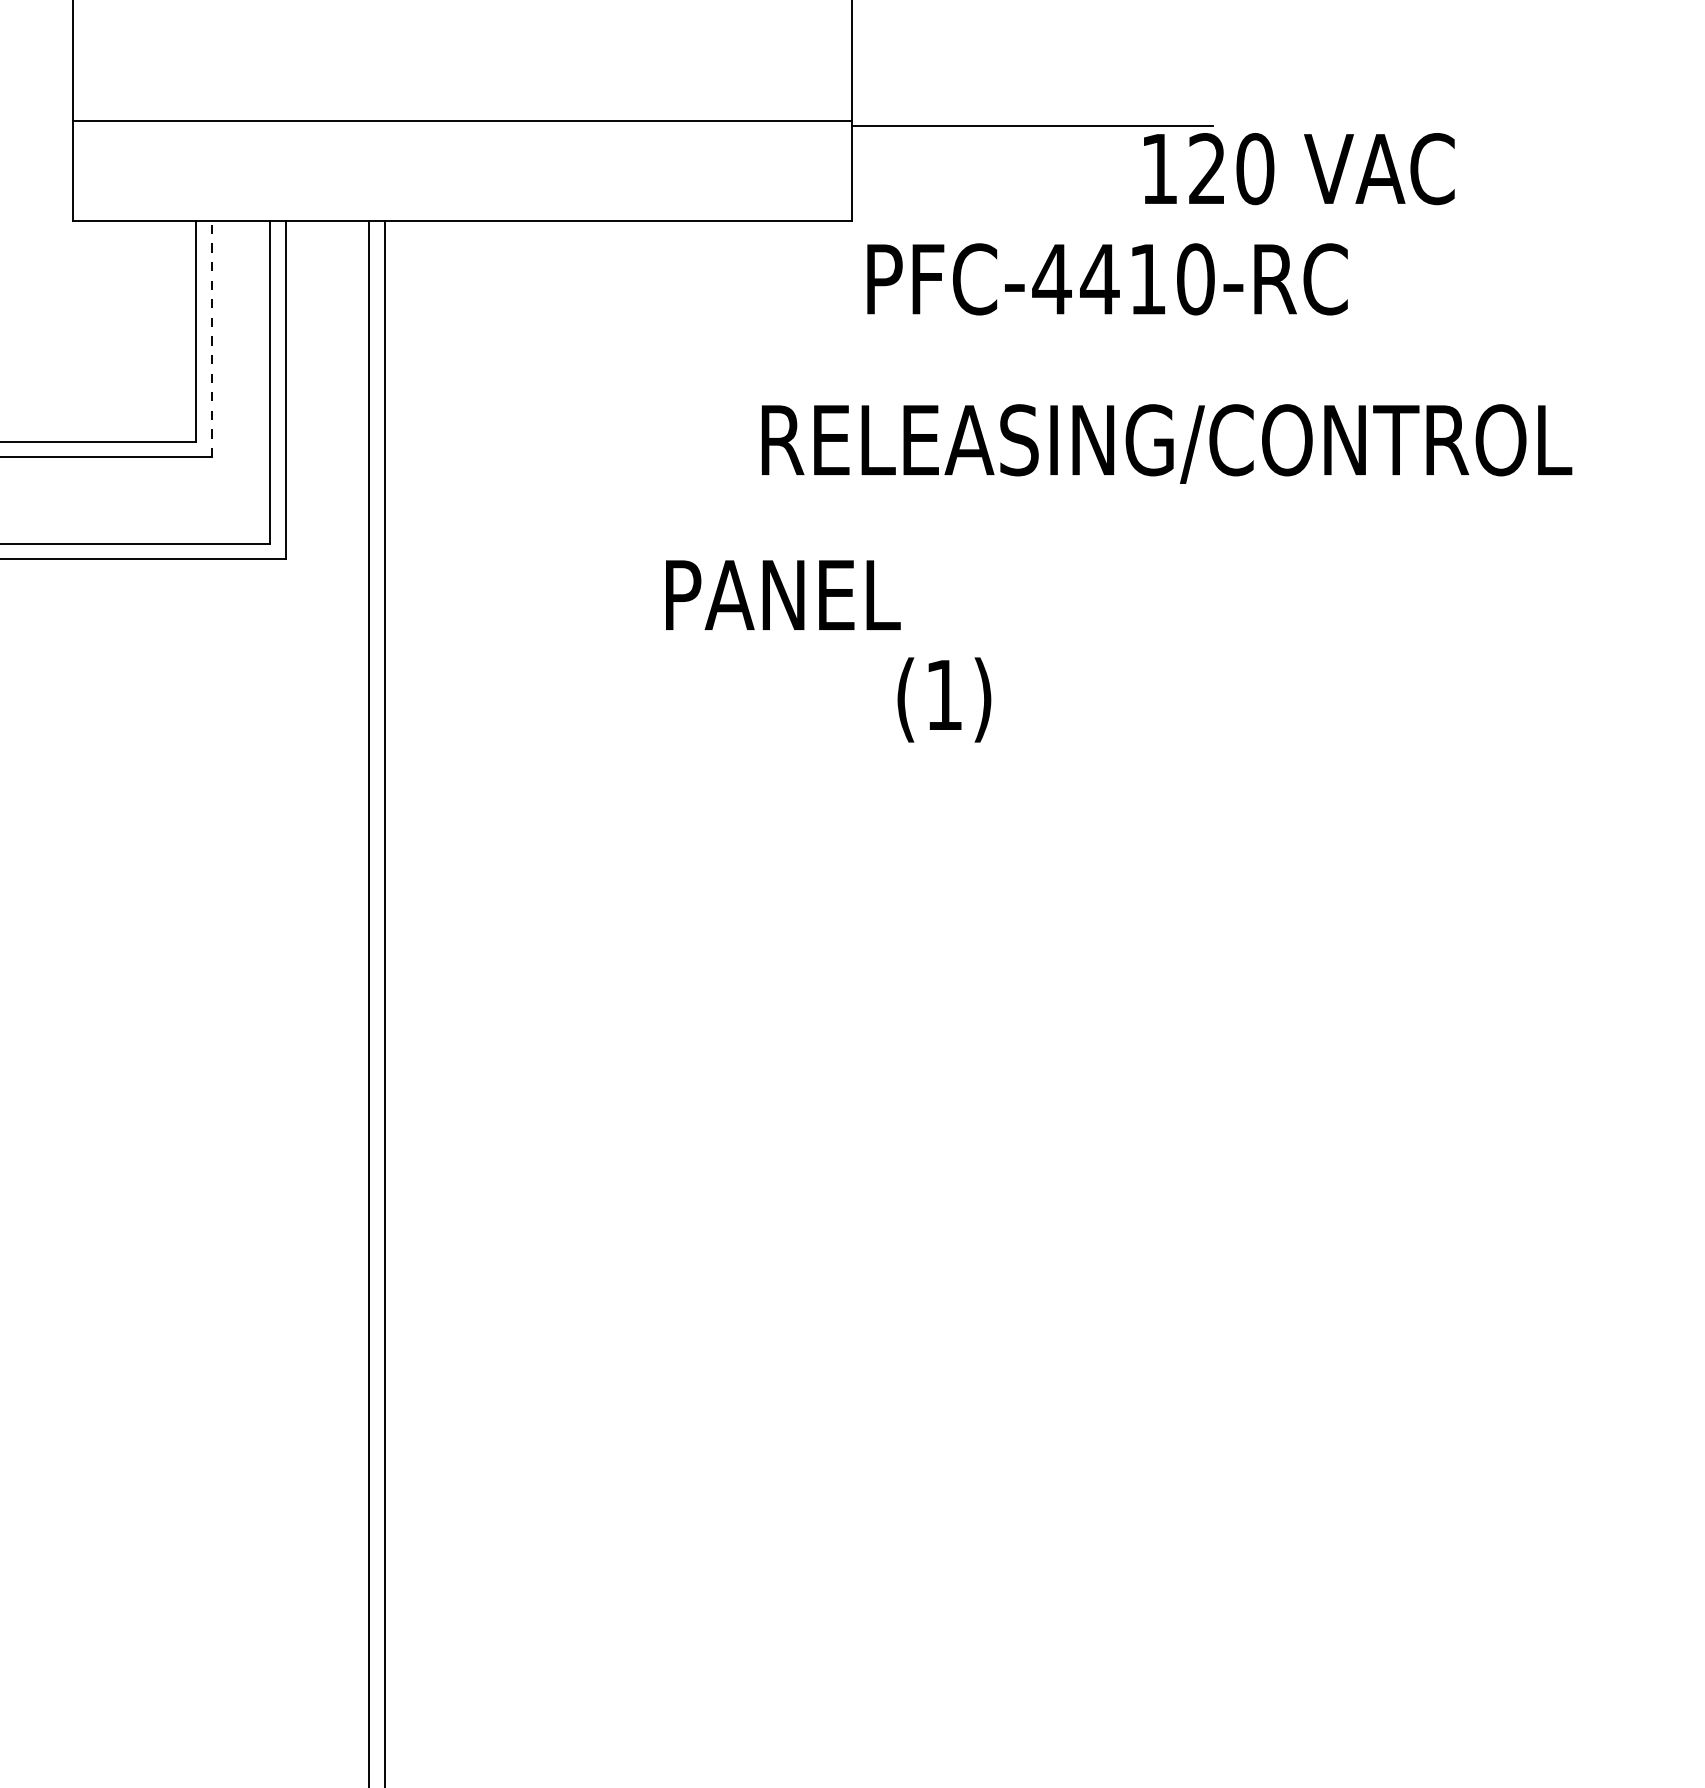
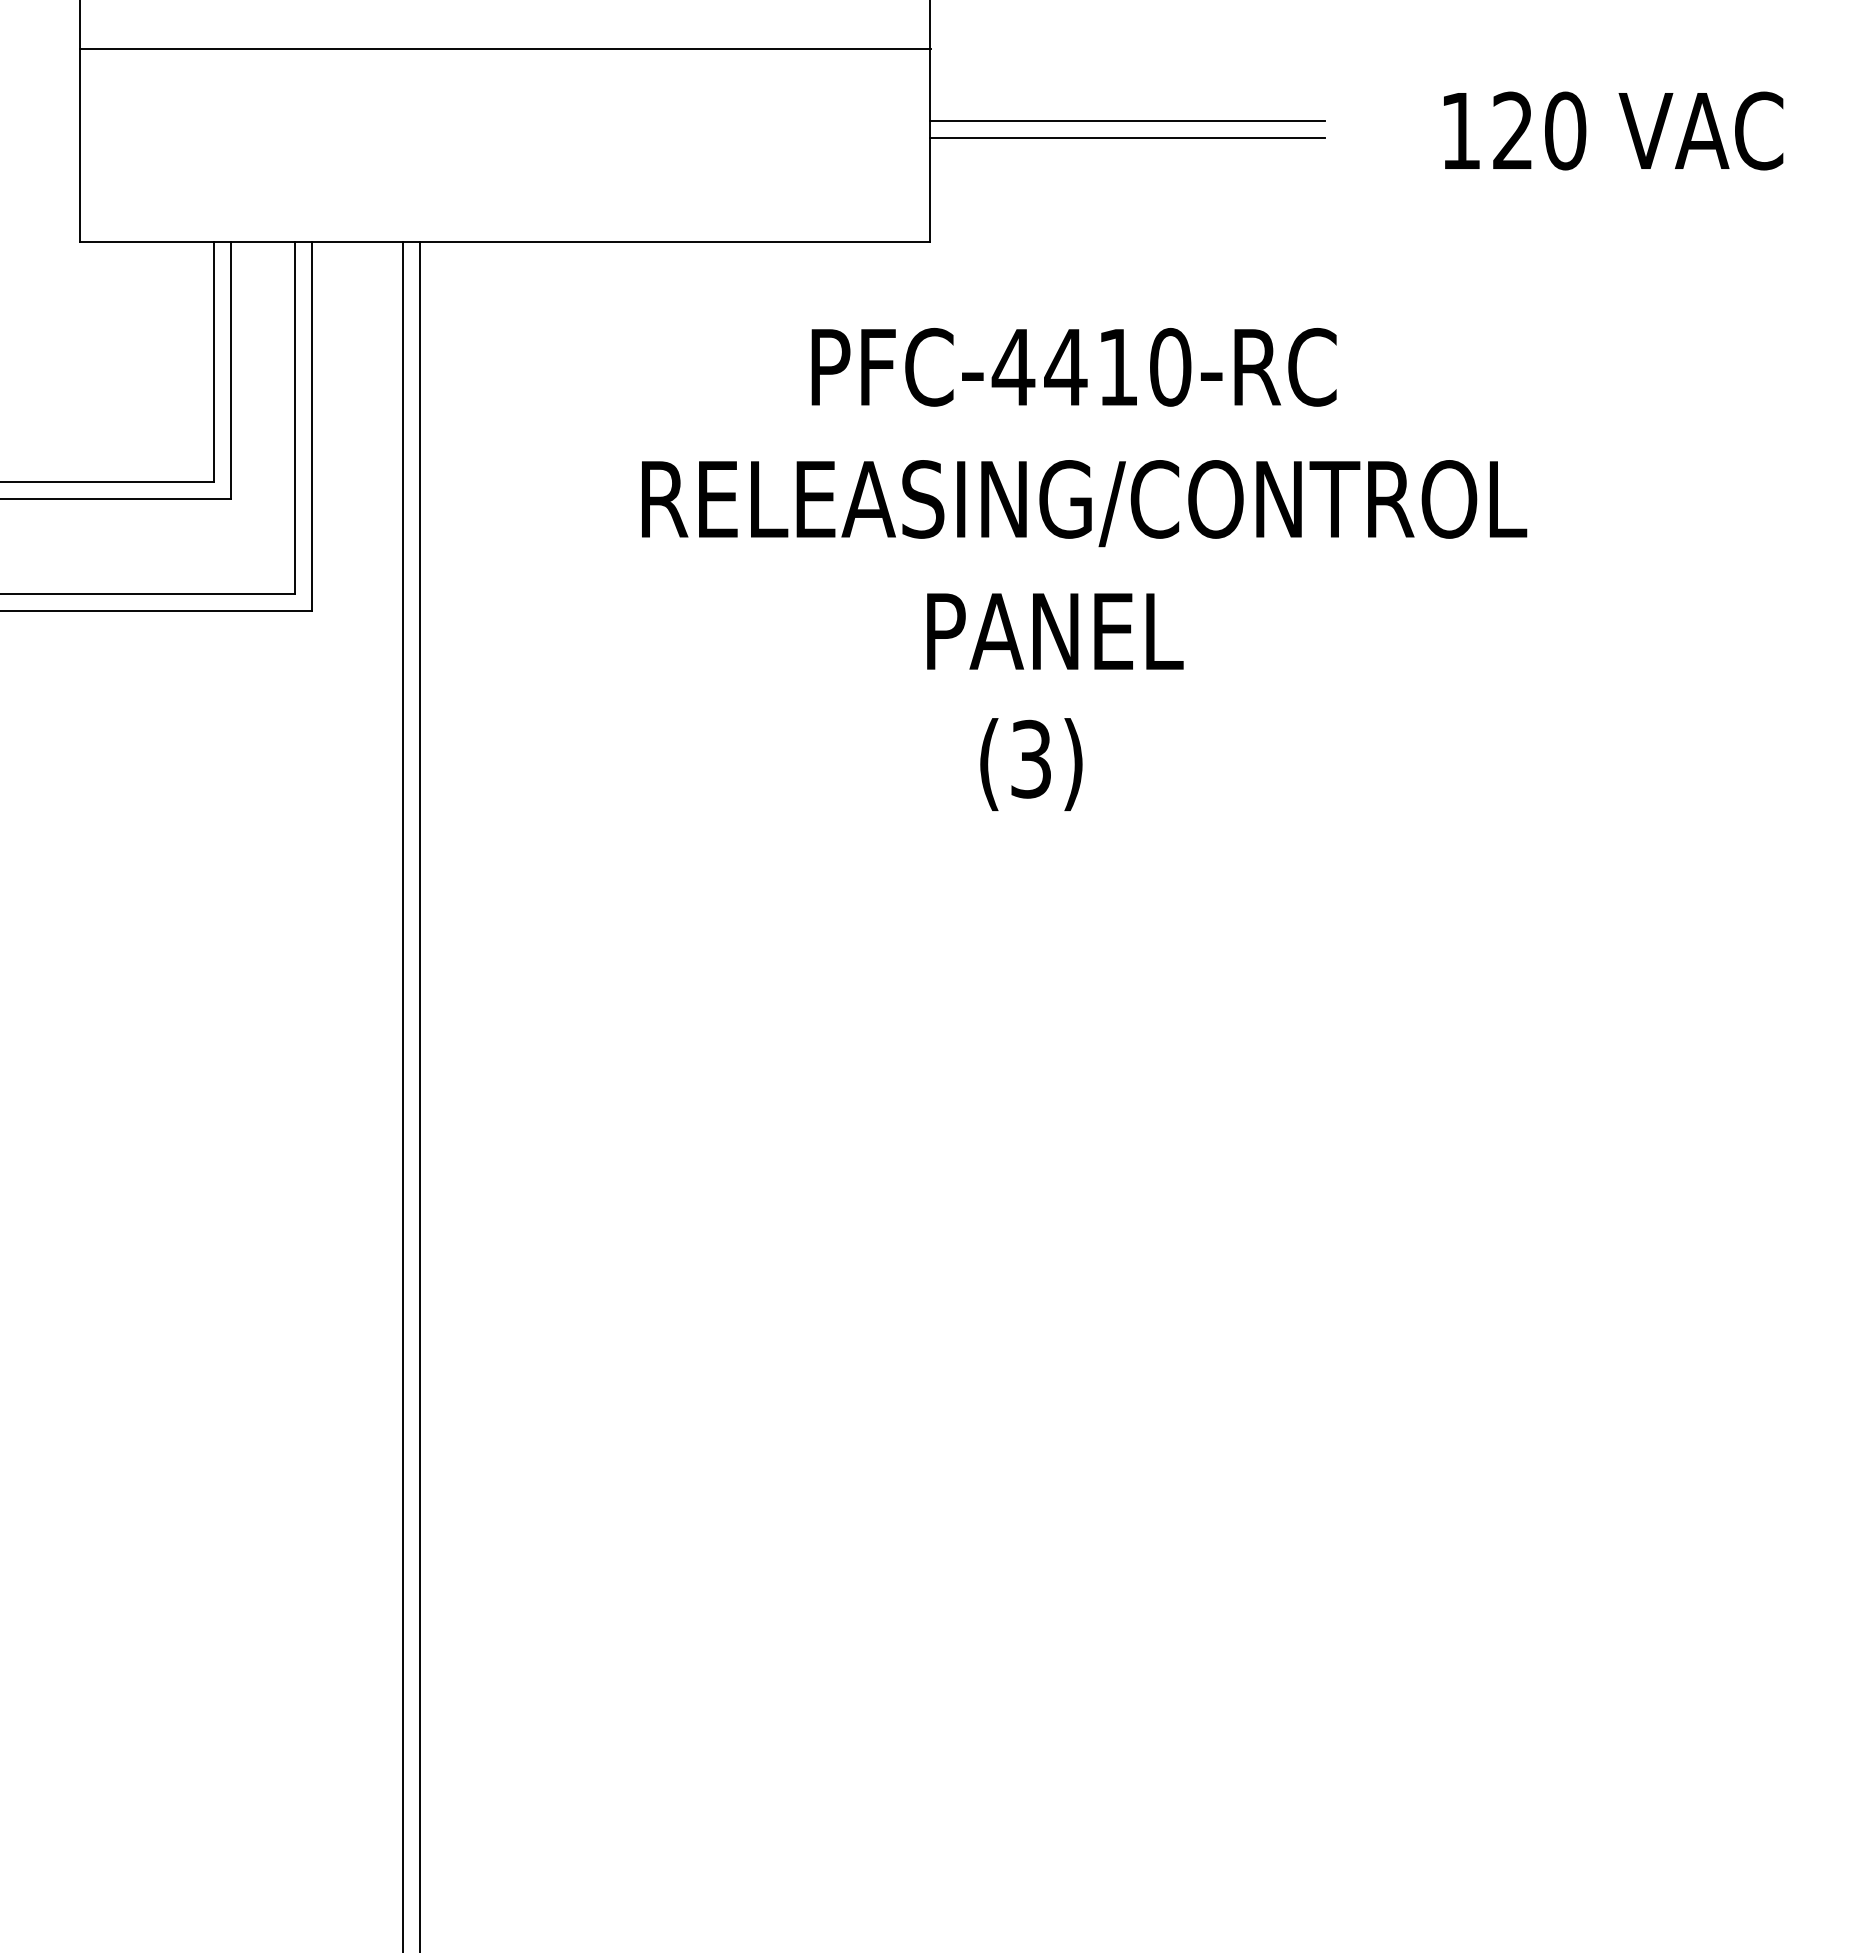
line: (1032, 110) -> (1127, 120), added
line: (462, 120) -> (504, 48), moved
text: (1299, 169) -> (1613, 131), moved
text: (1107, 279) -> (1074, 367), moved
line: (211, 339) -> (230, 370), dashed -> solid
text: (1166, 443) -> (1083, 502), moved
text: (783, 594) -> (1055, 630), moved
text: (944, 695) -> (1031, 759), (1) -> (3)

